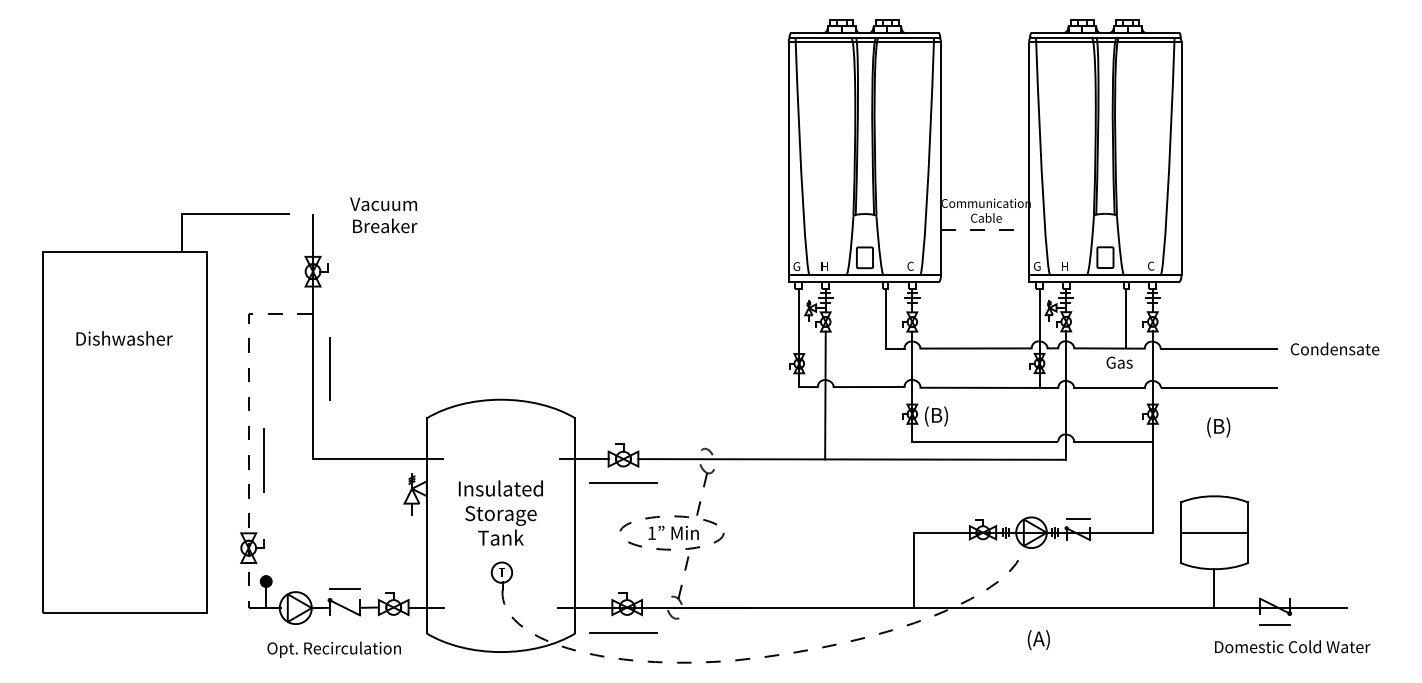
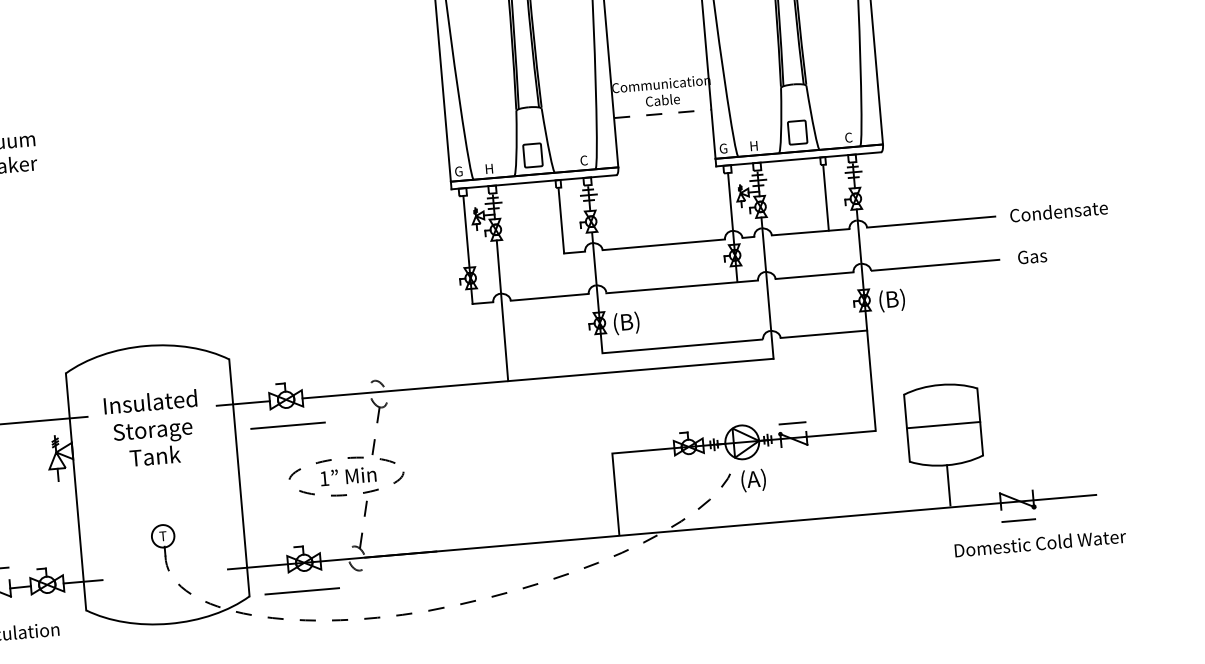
text: (1119, 362) -> (1032, 256), moved
text: (1218, 427) -> (891, 300), moved
text: (500, 512) -> (152, 428), moved
text: (1038, 639) -> (753, 479), moved

